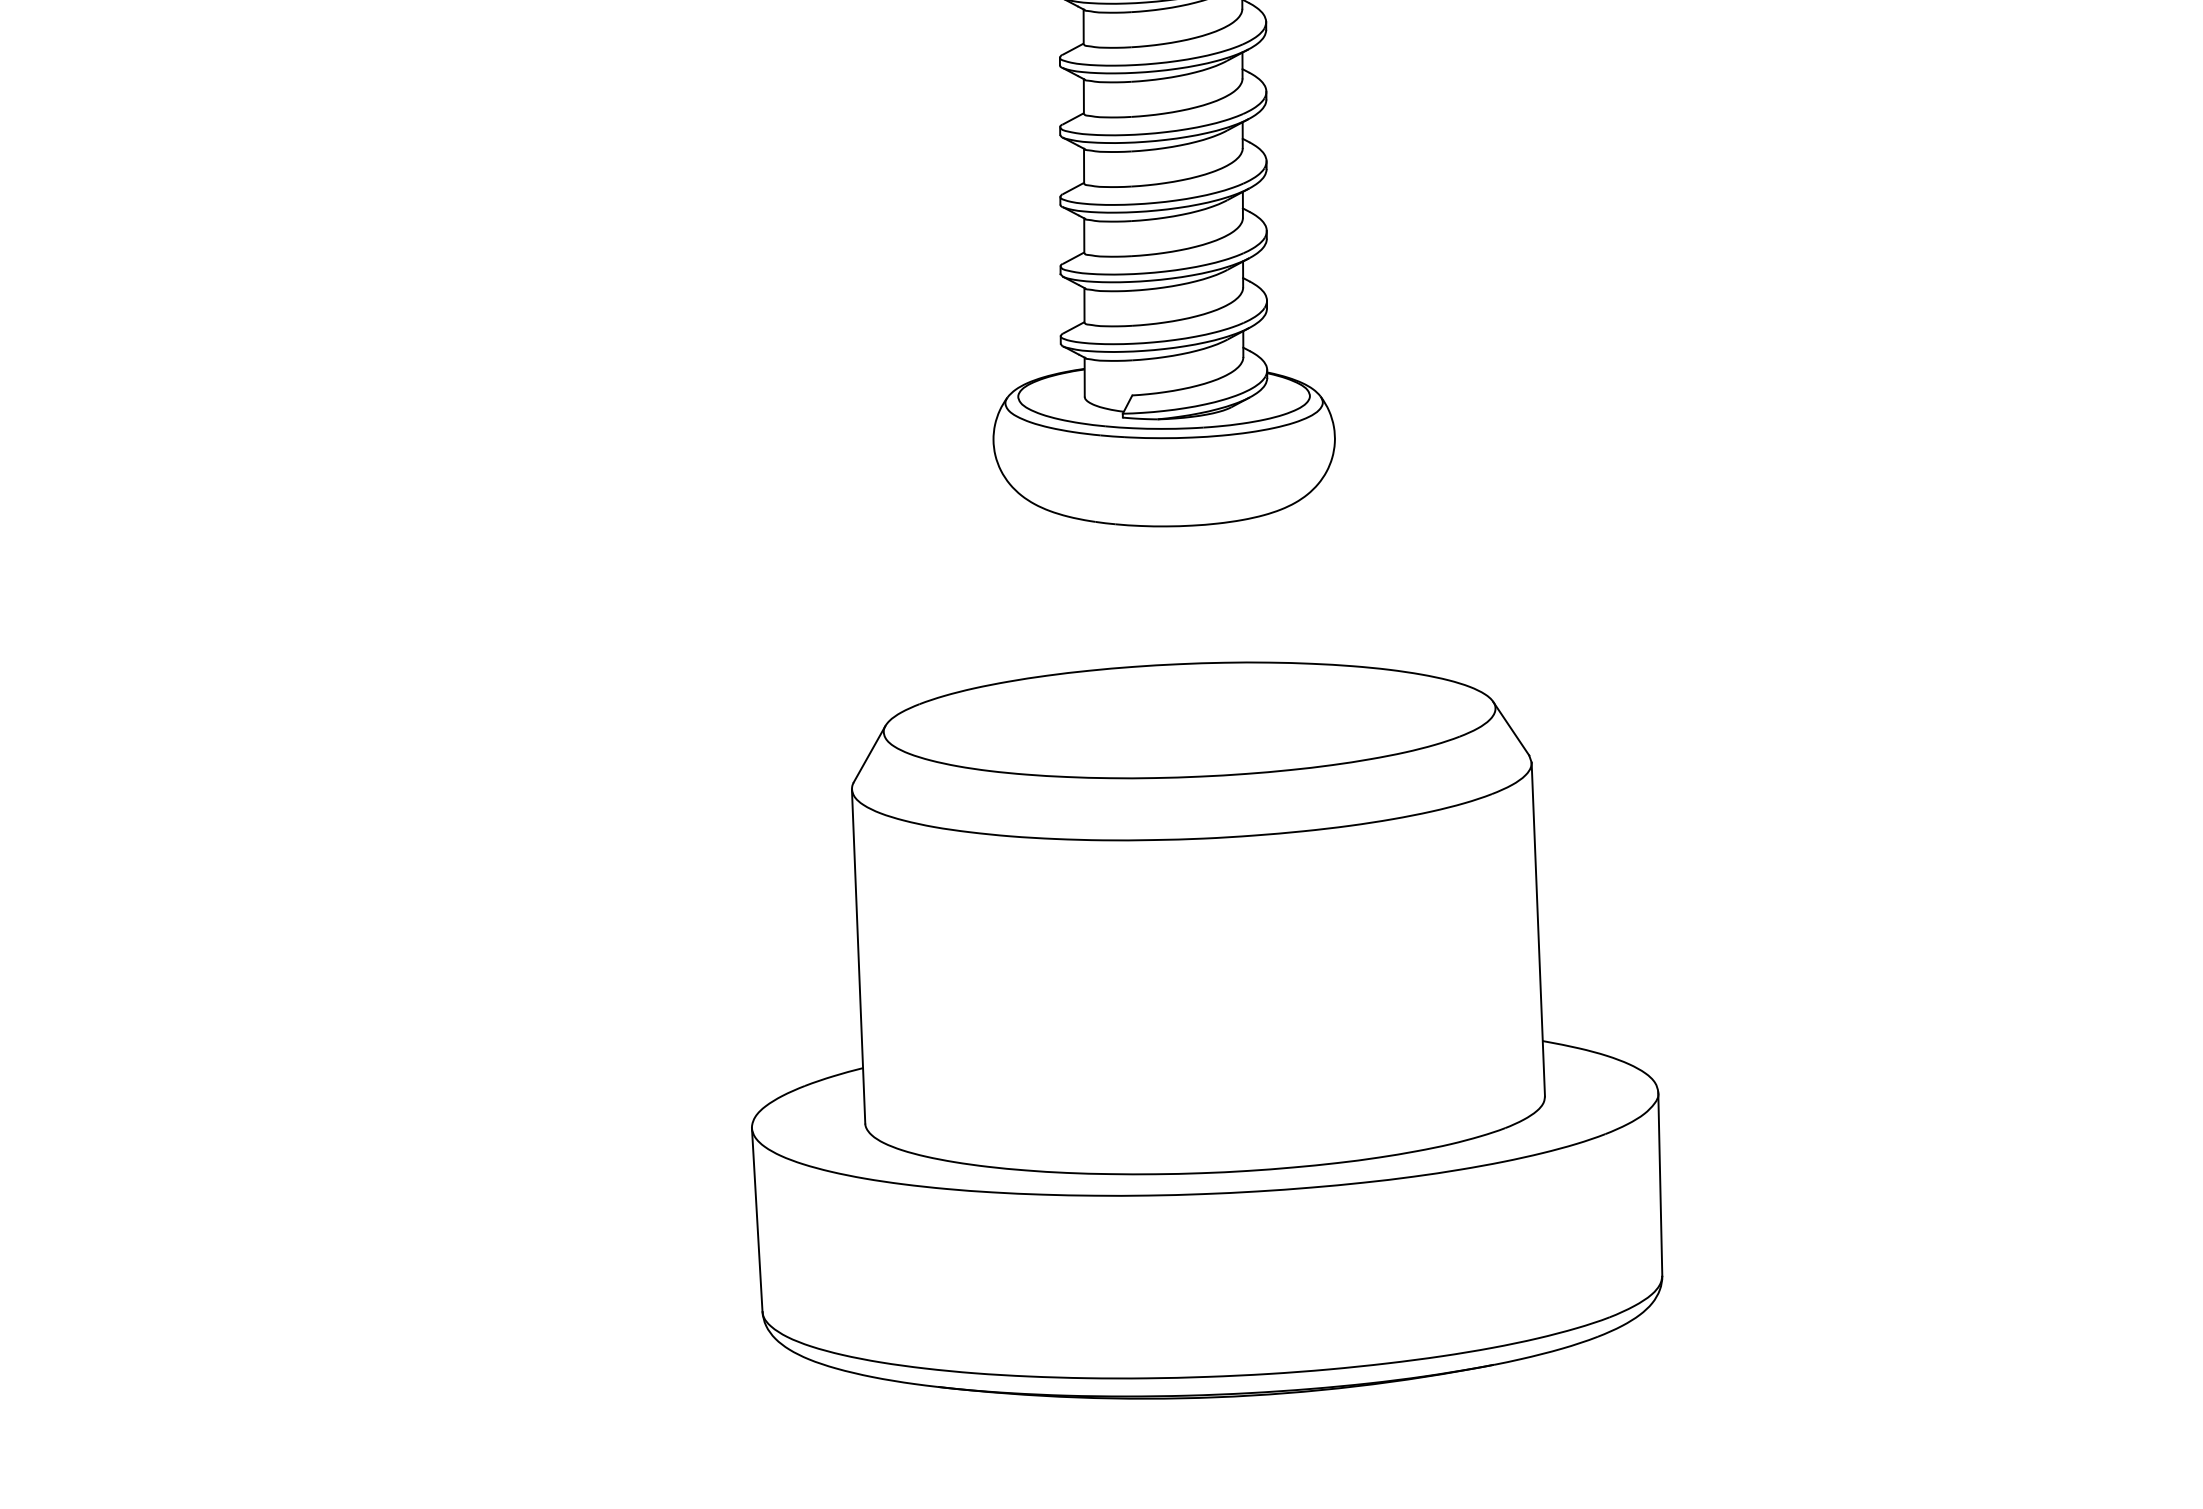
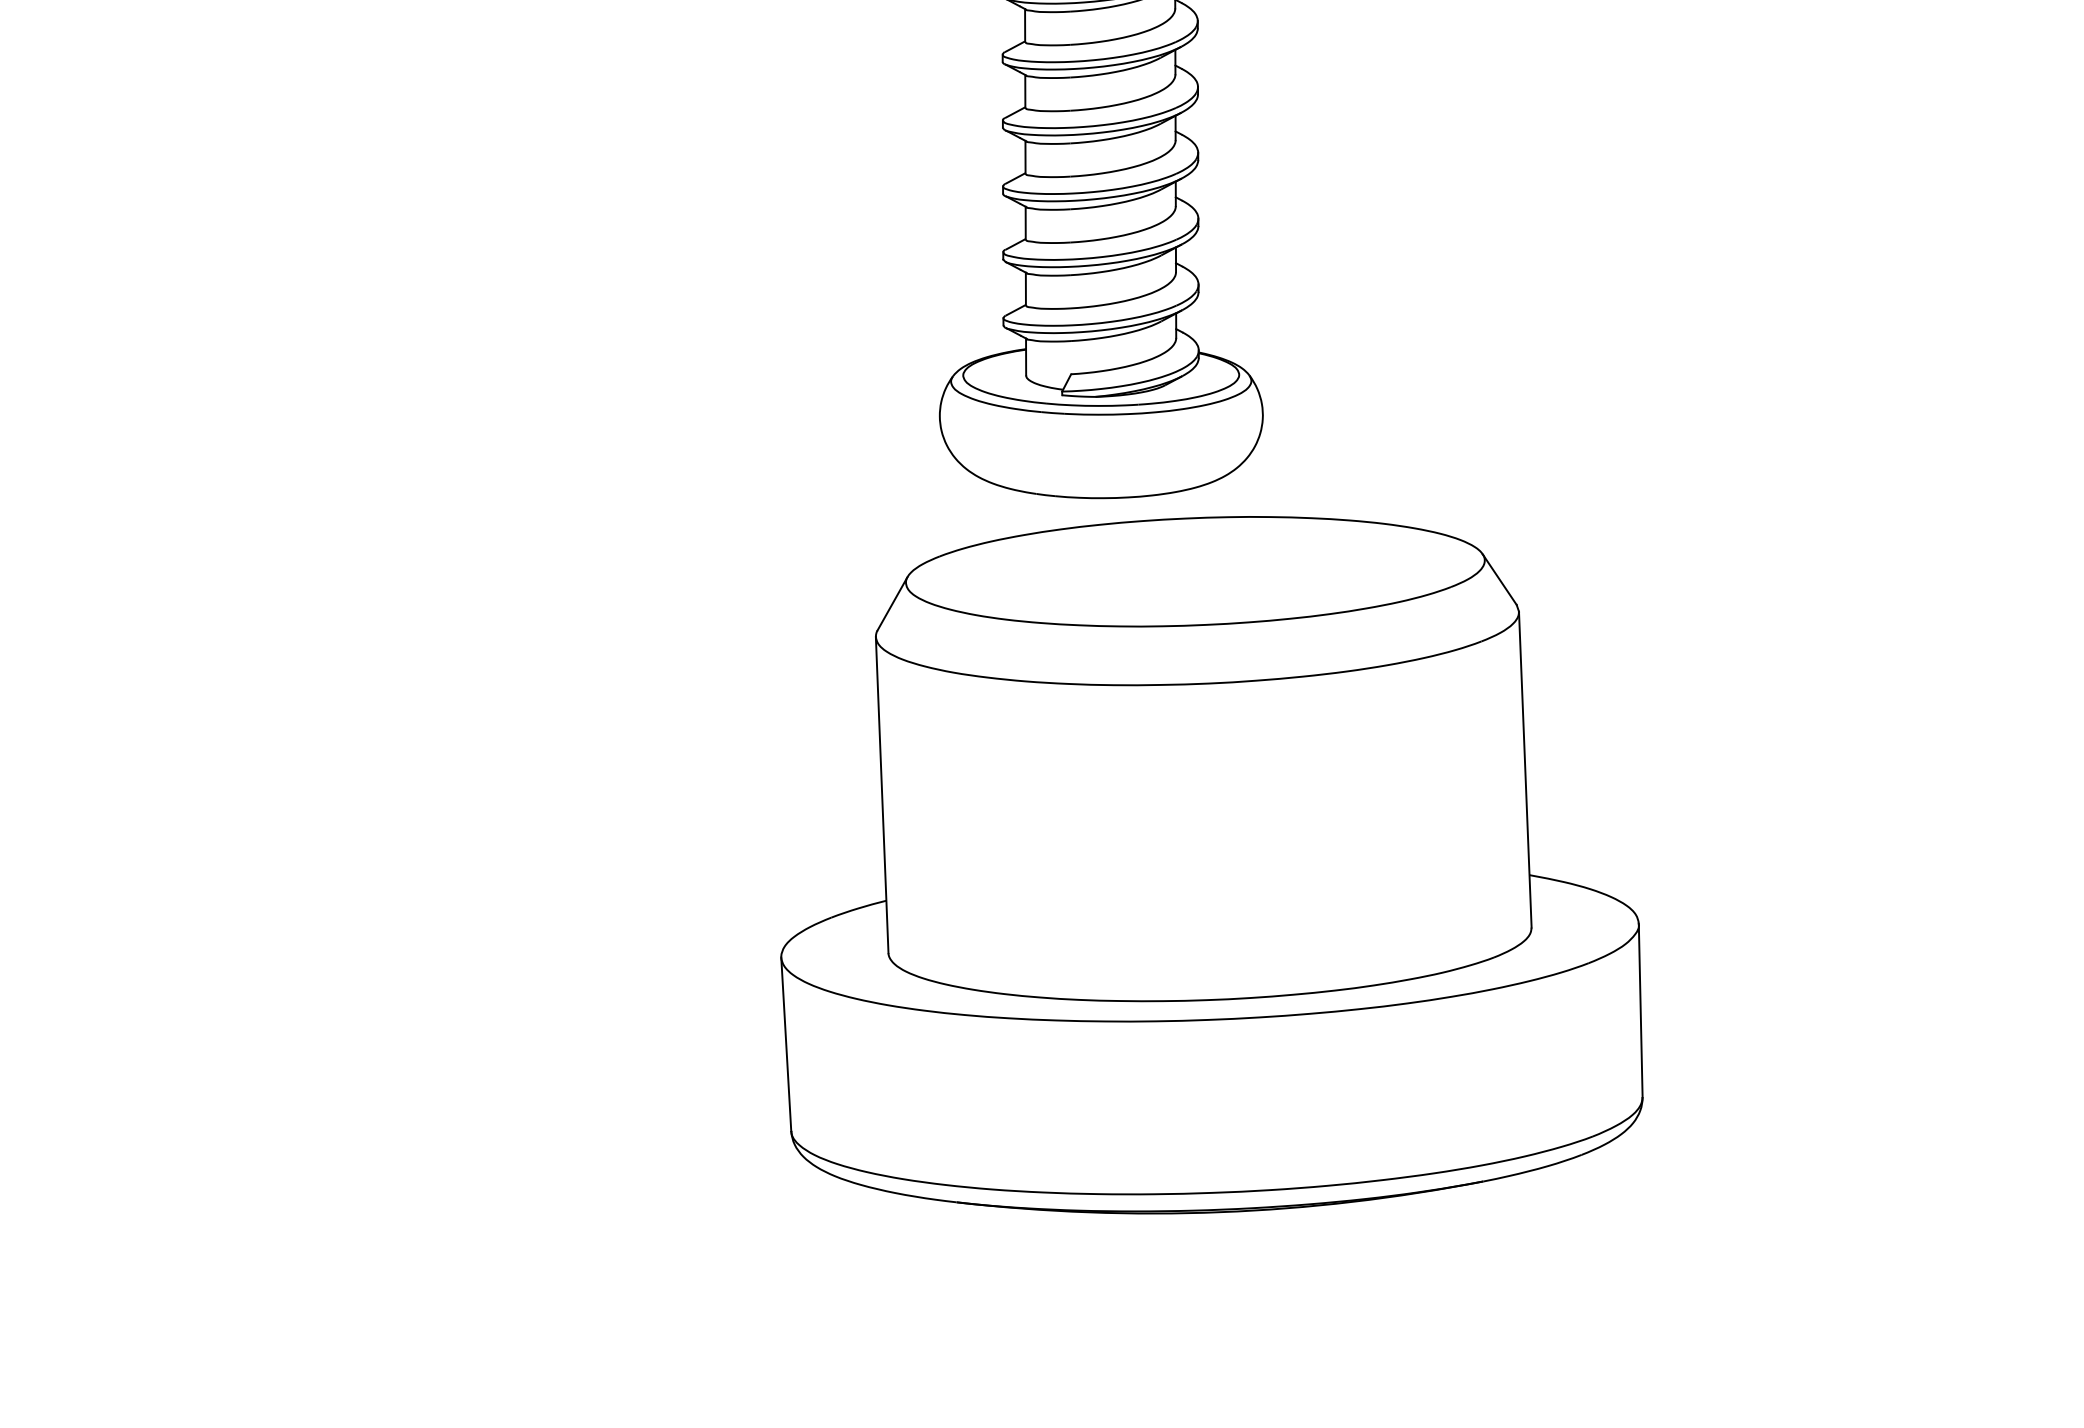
part: (1206, 1030) -> (1211, 865), moved

